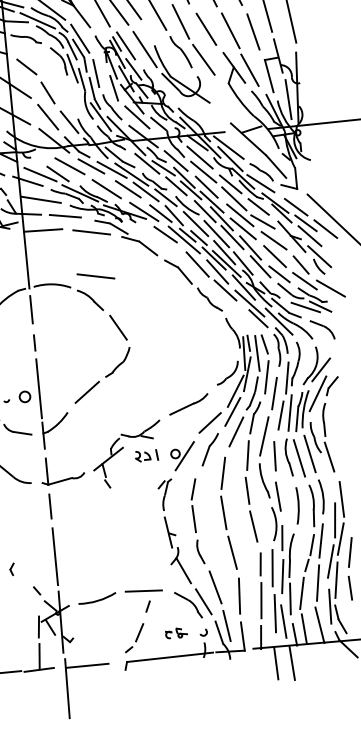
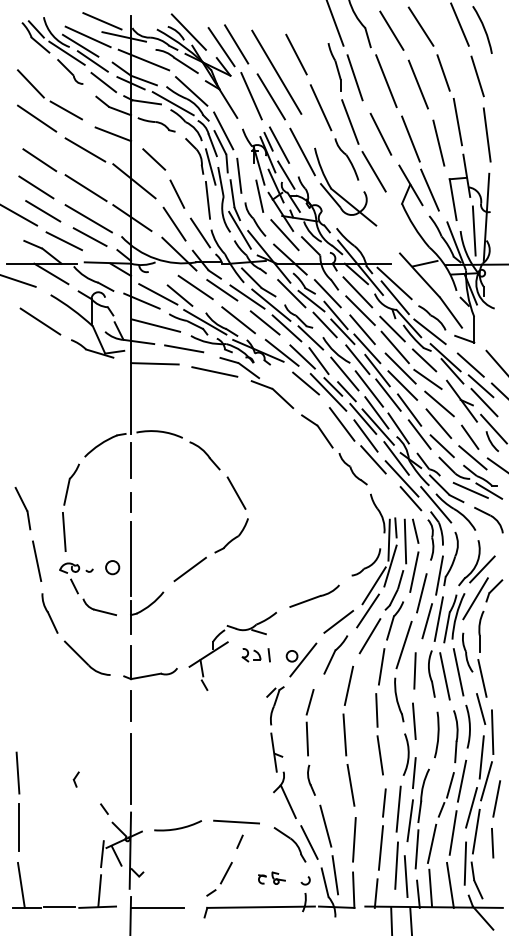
line: (72, 94) -> (207, 199), added
line: (95, 276) -> (214, 426), removed
line: (330, 482) -> (480, 709), added

